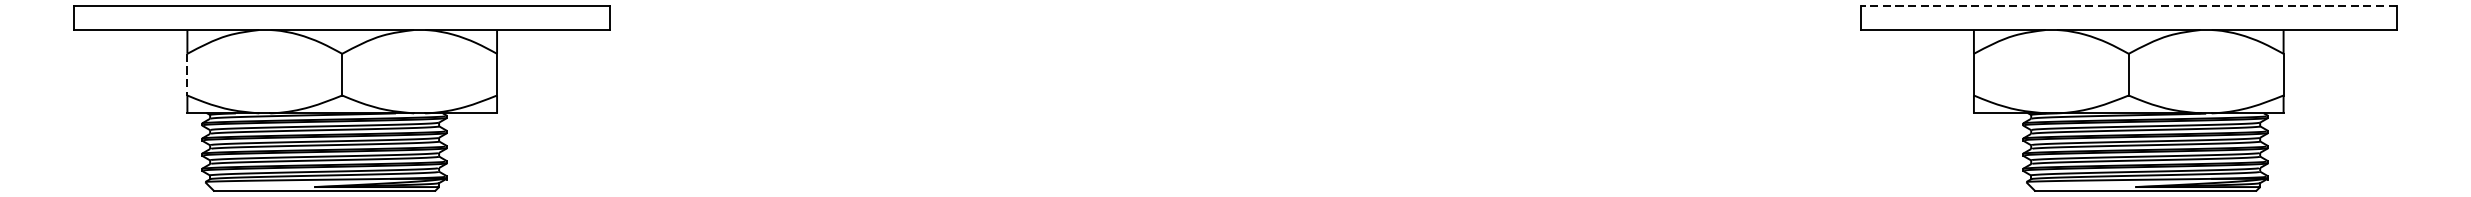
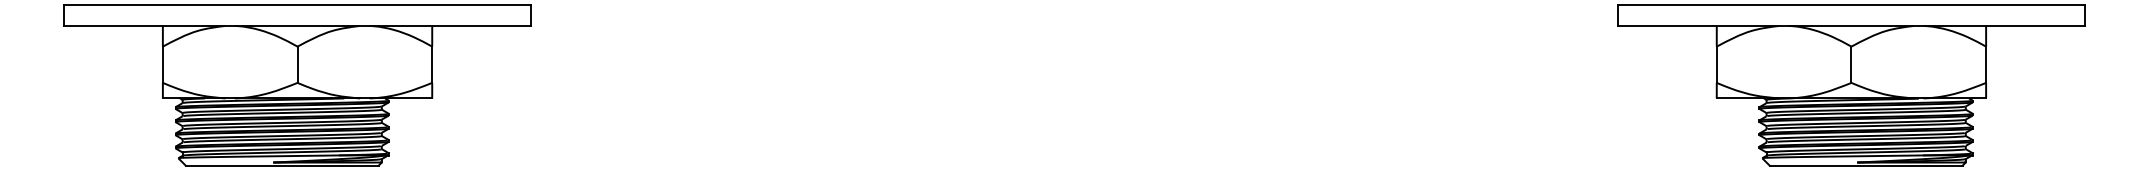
line: (2127, 6) -> (1850, 5), dashed -> solid
line: (186, 75) -> (162, 65), dashed -> solid

